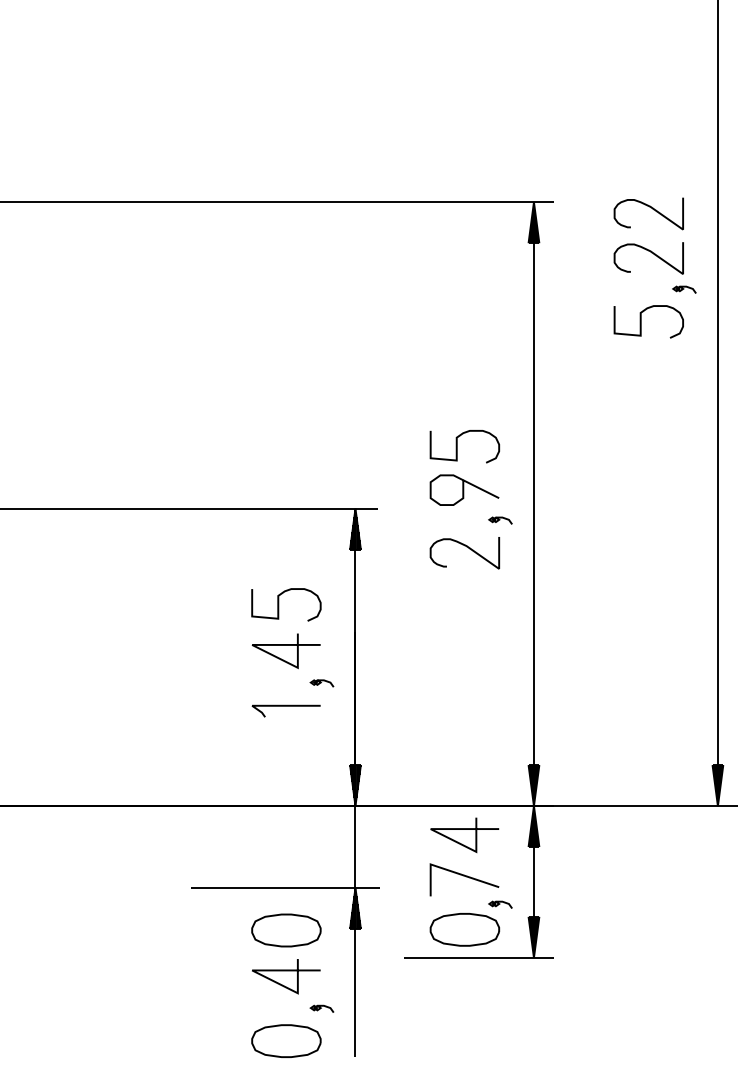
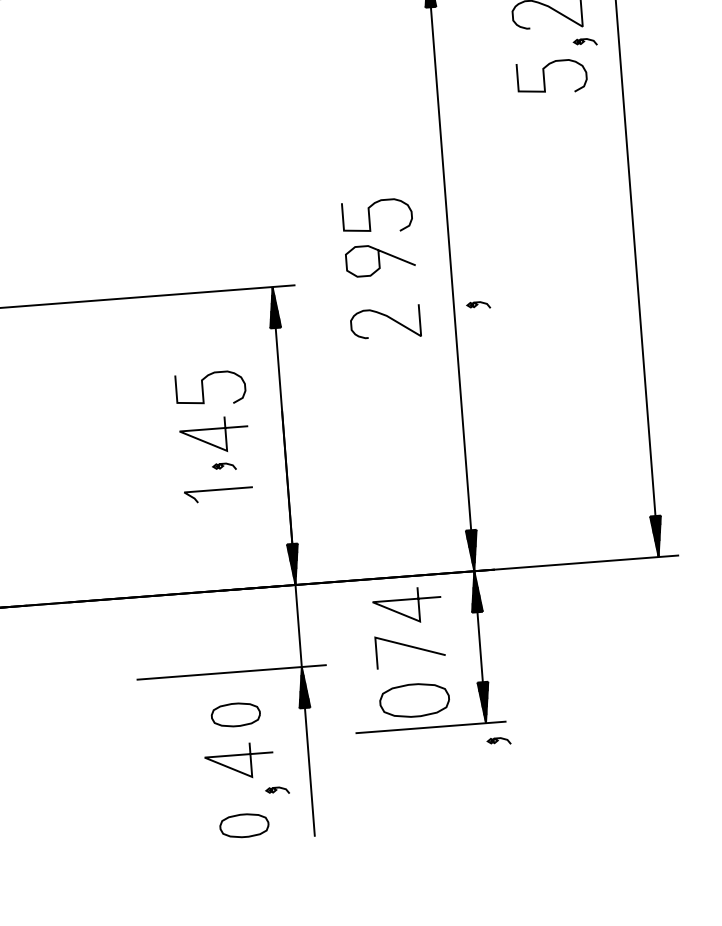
part: (500, 520) -> (478, 305), moved
part: (321, 683) -> (223, 466), moved
part: (500, 904) -> (499, 741), moved
part: (286, 930) -> (235, 714), size x0.7
part: (286, 1040) -> (244, 825), size x0.7

